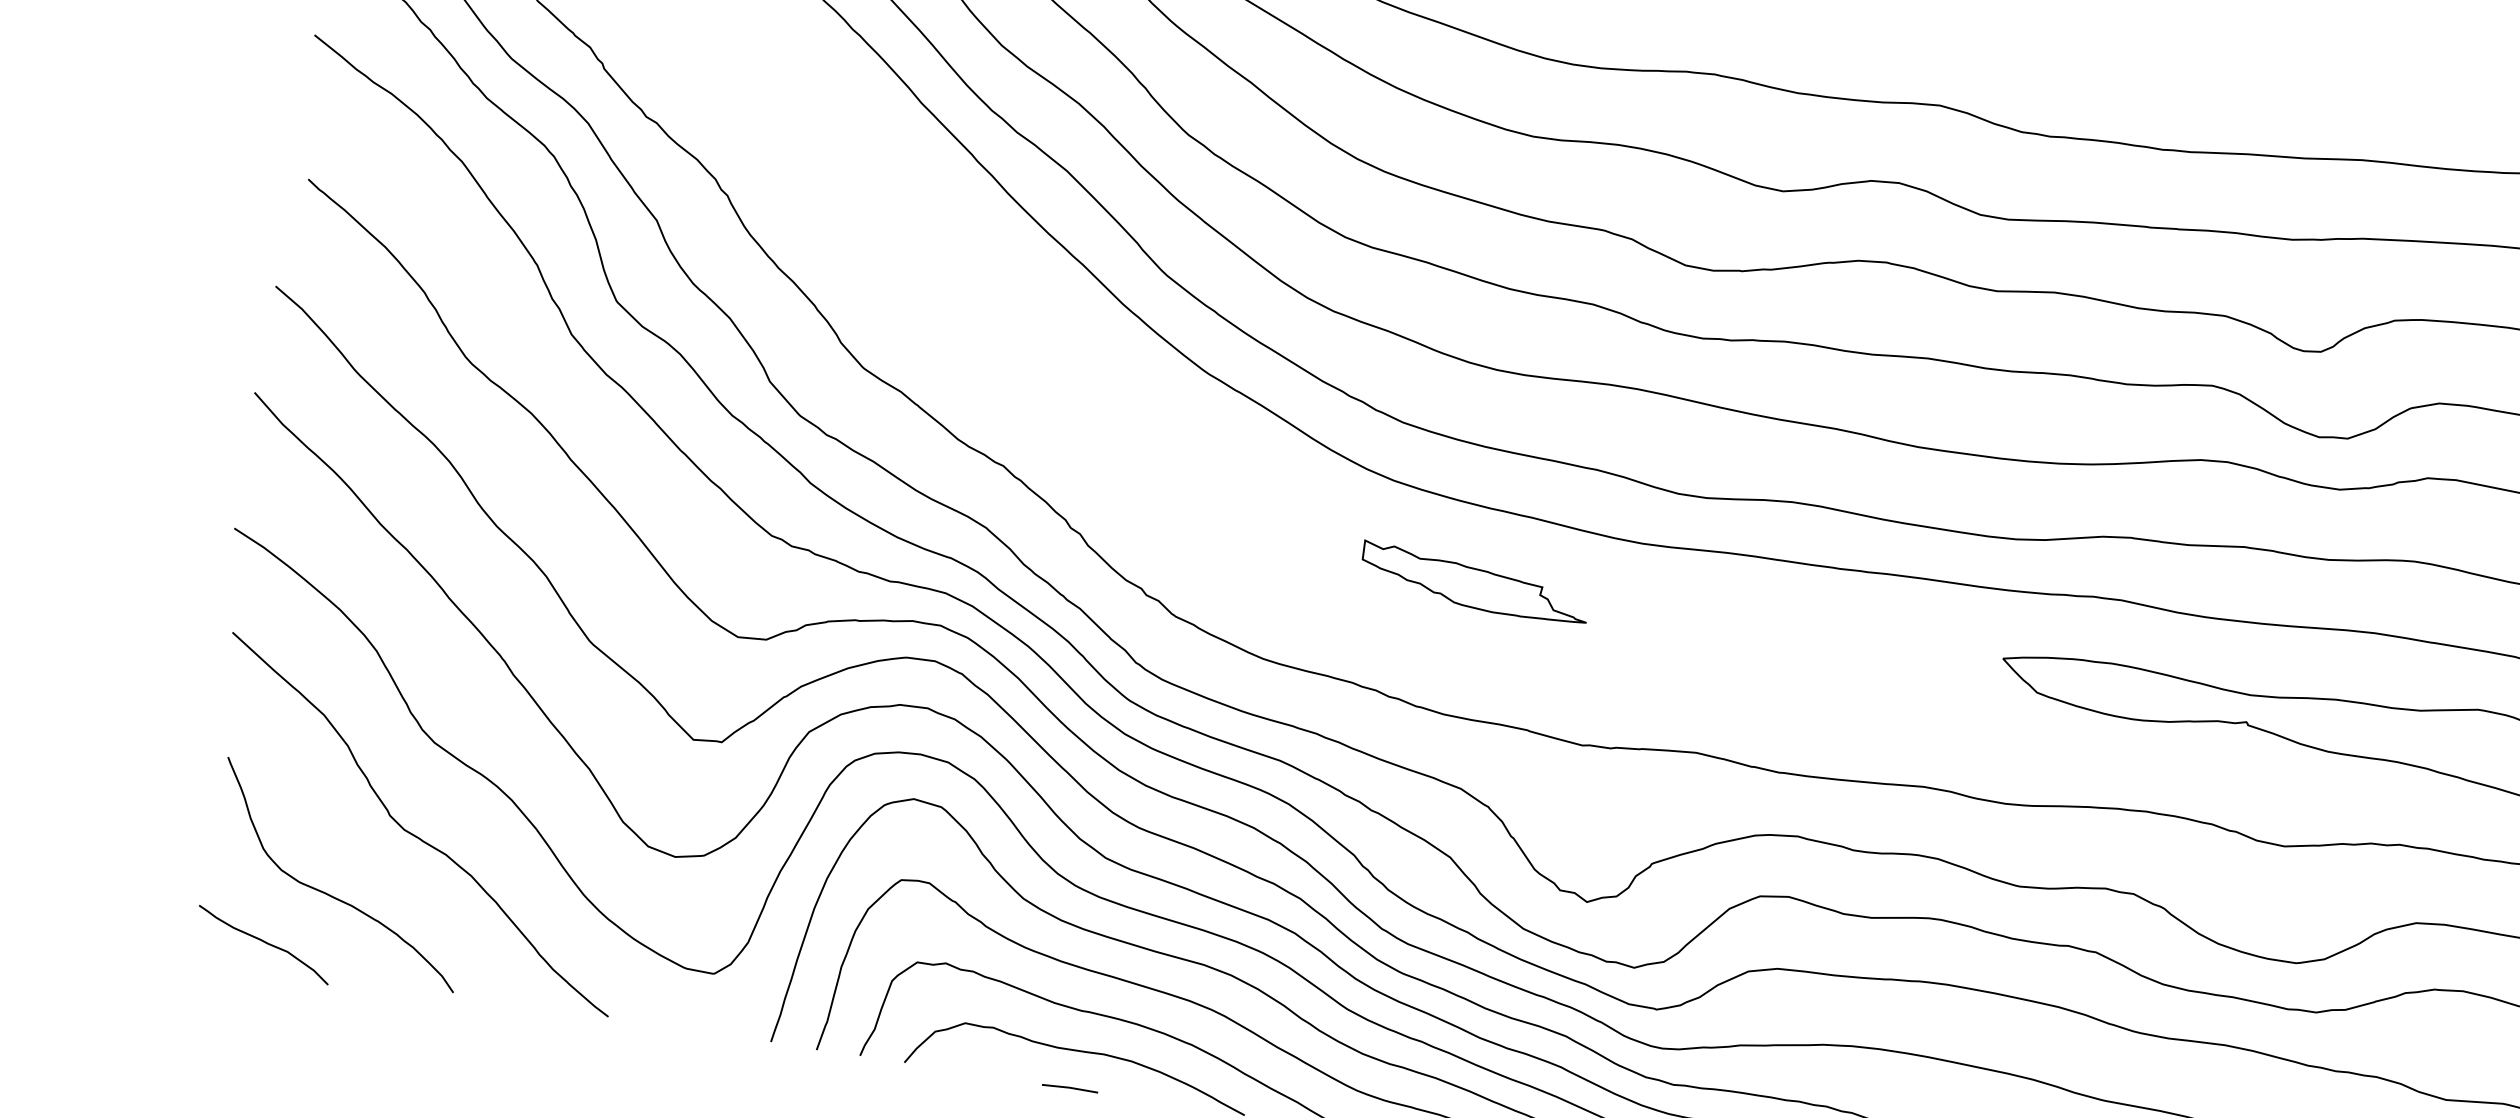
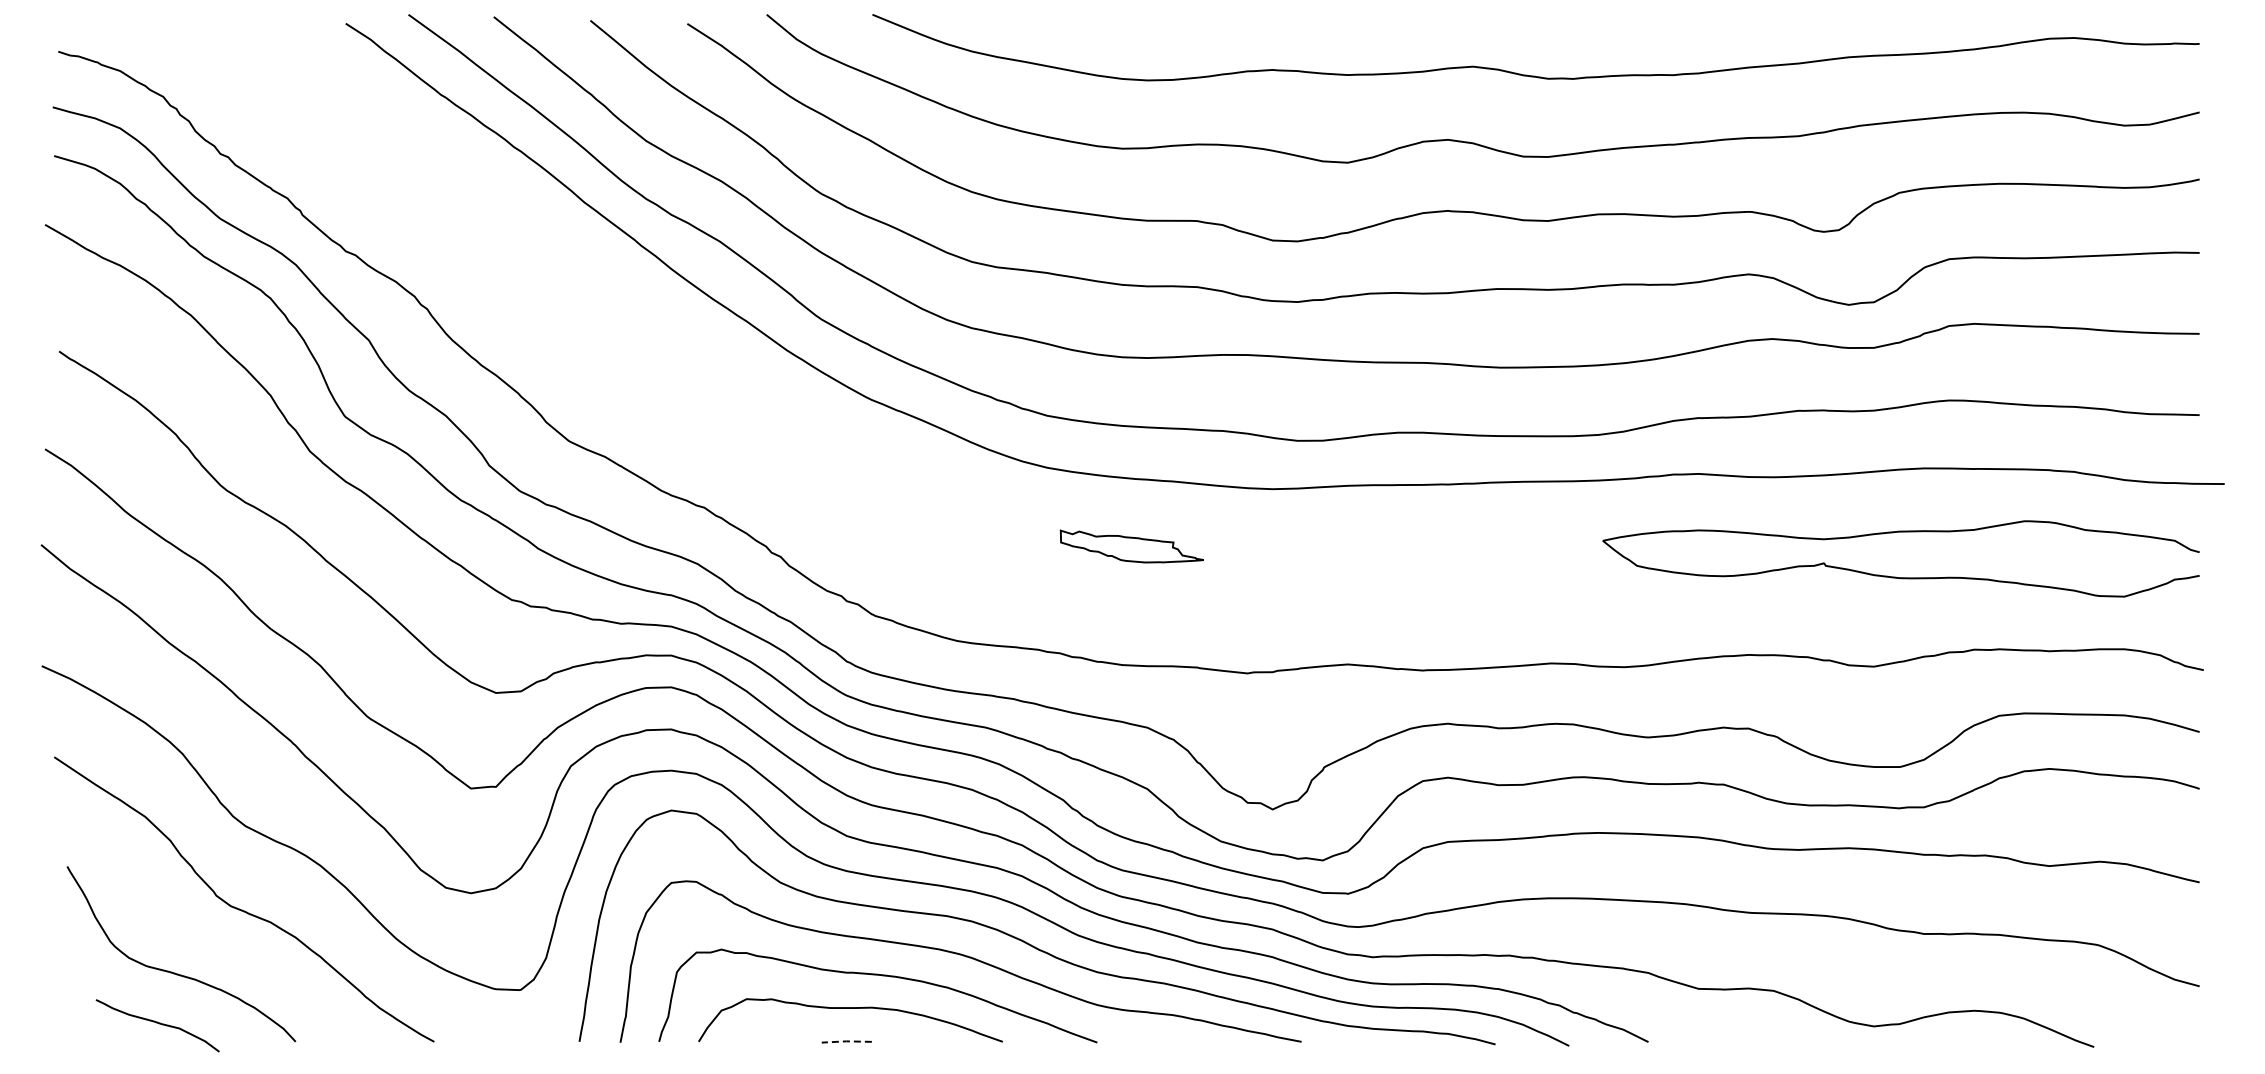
part: (1474, 583) -> (1131, 546), size x0.7
curve: (263, 942) -> (157, 1023), moved
line: (1069, 1087) -> (846, 1041), solid -> dashed

